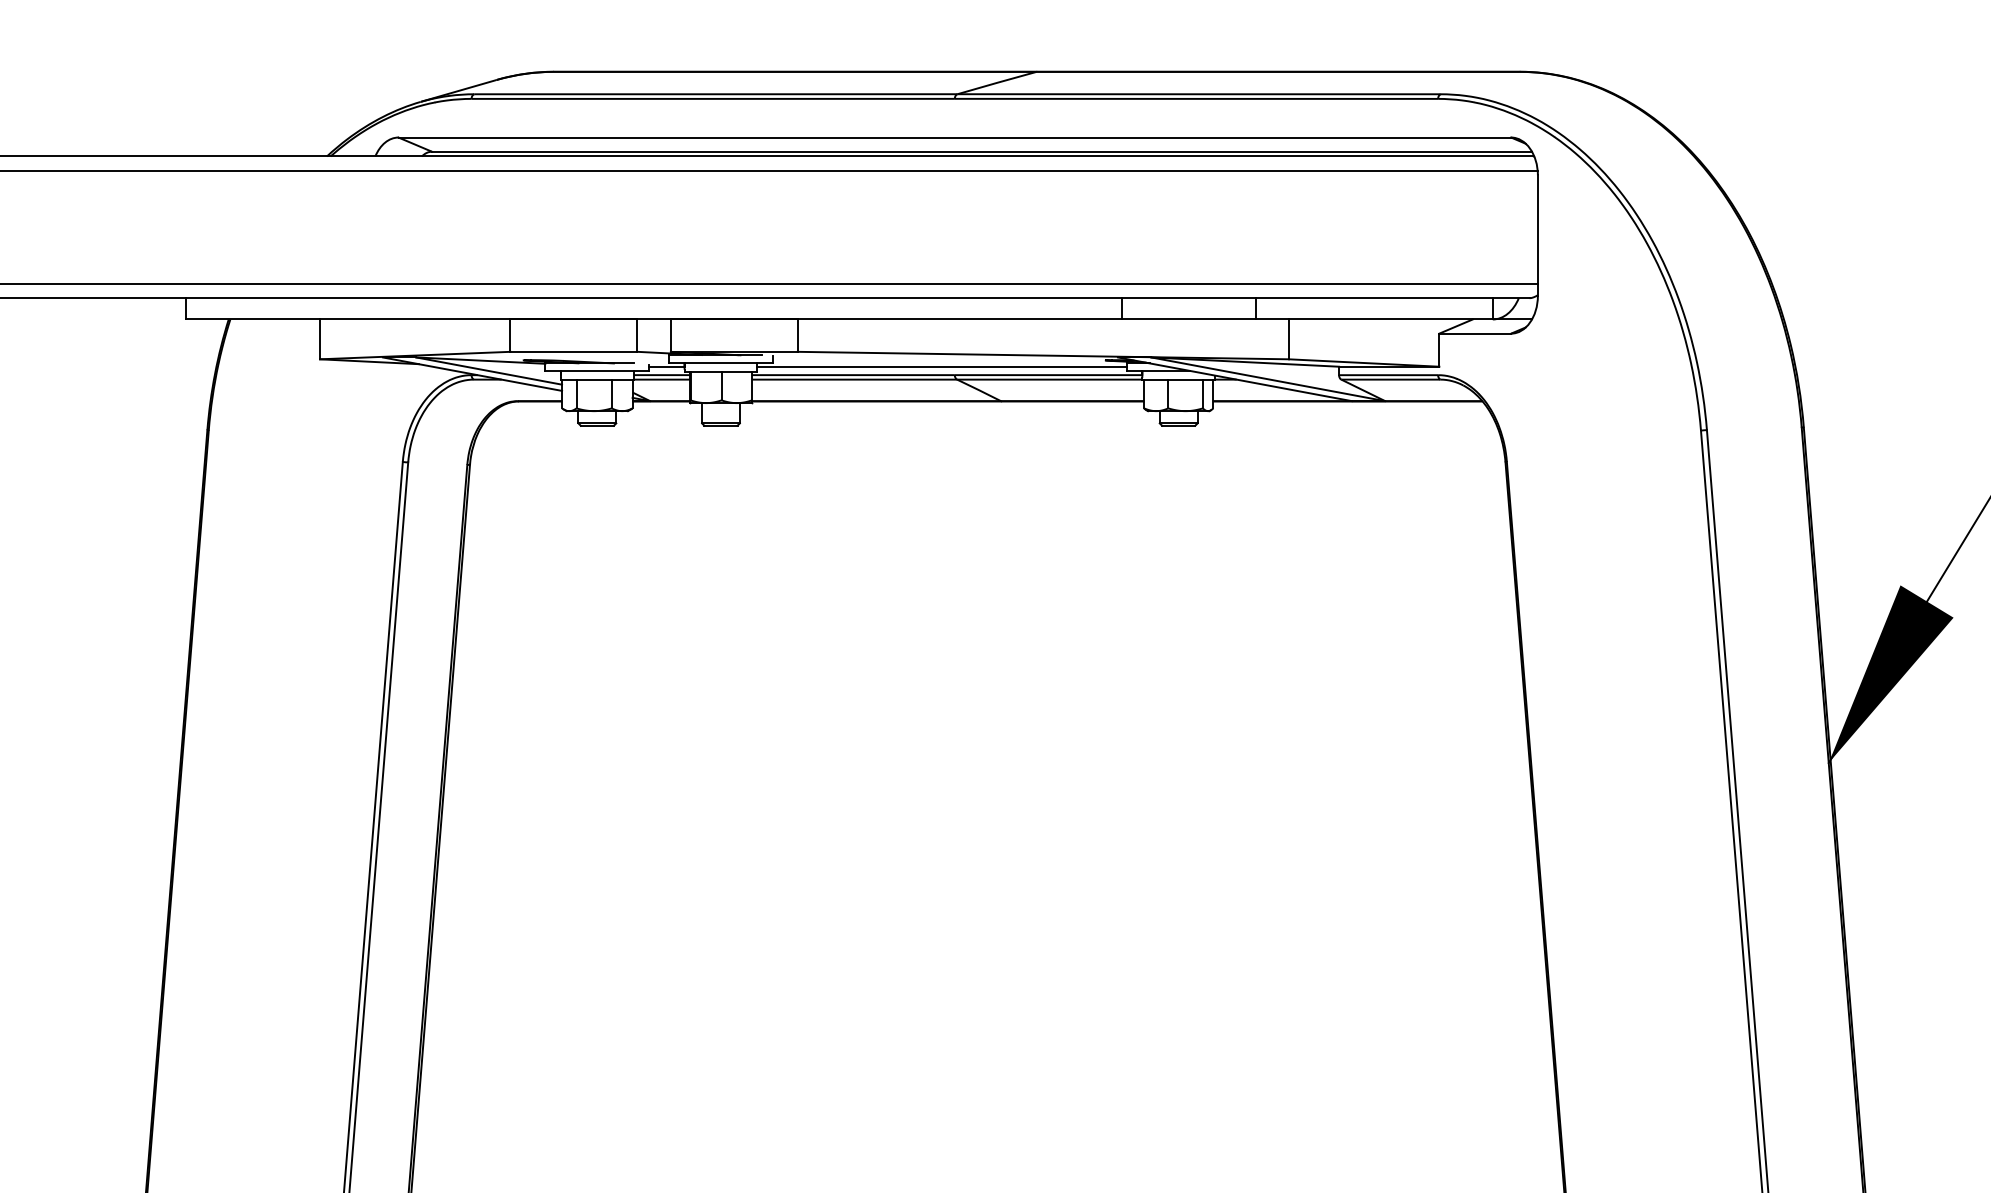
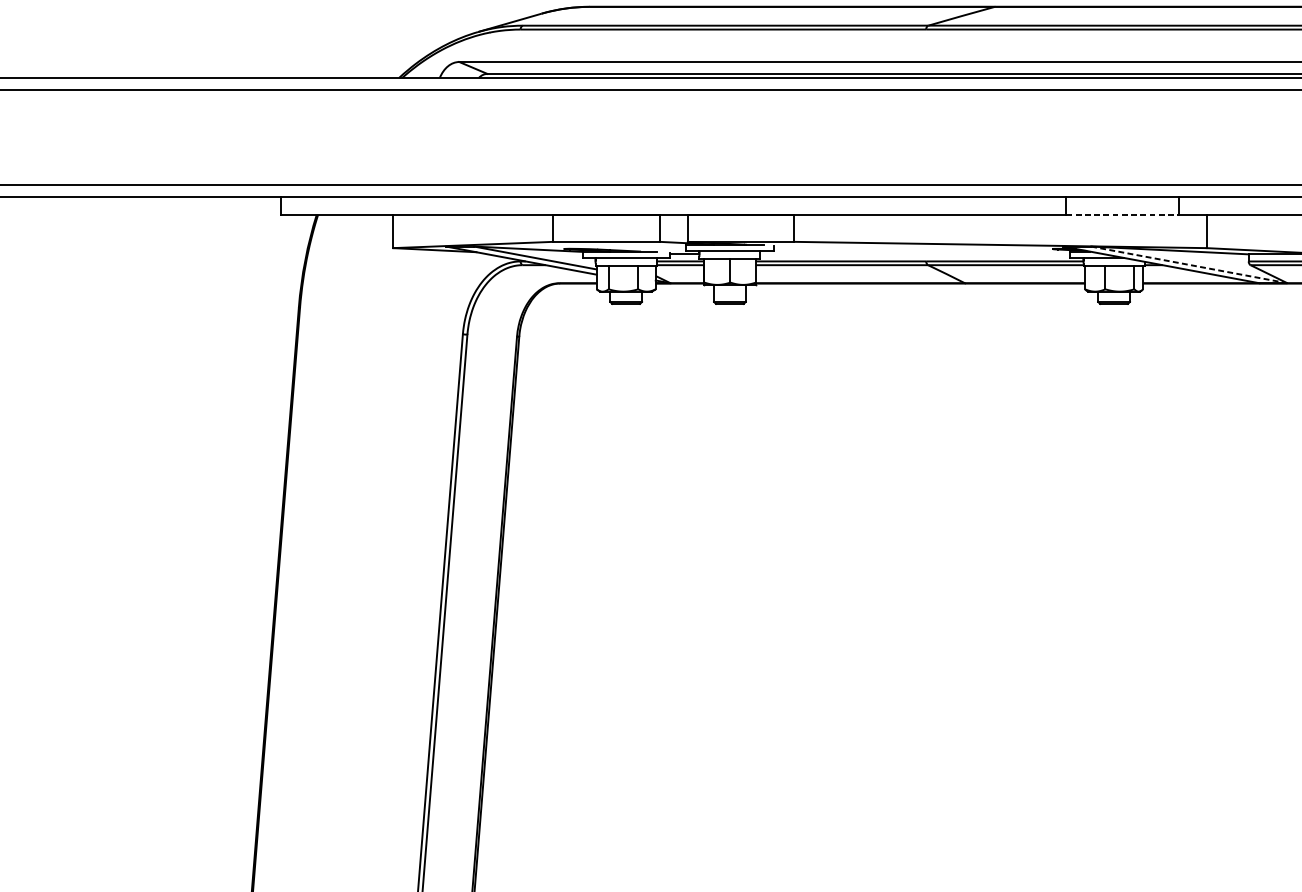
line: (1188, 319) -> (1122, 214), solid -> dashed
line: (941, 366) -> (915, 254), removed
line: (1268, 379) -> (1189, 265), solid -> dashed

